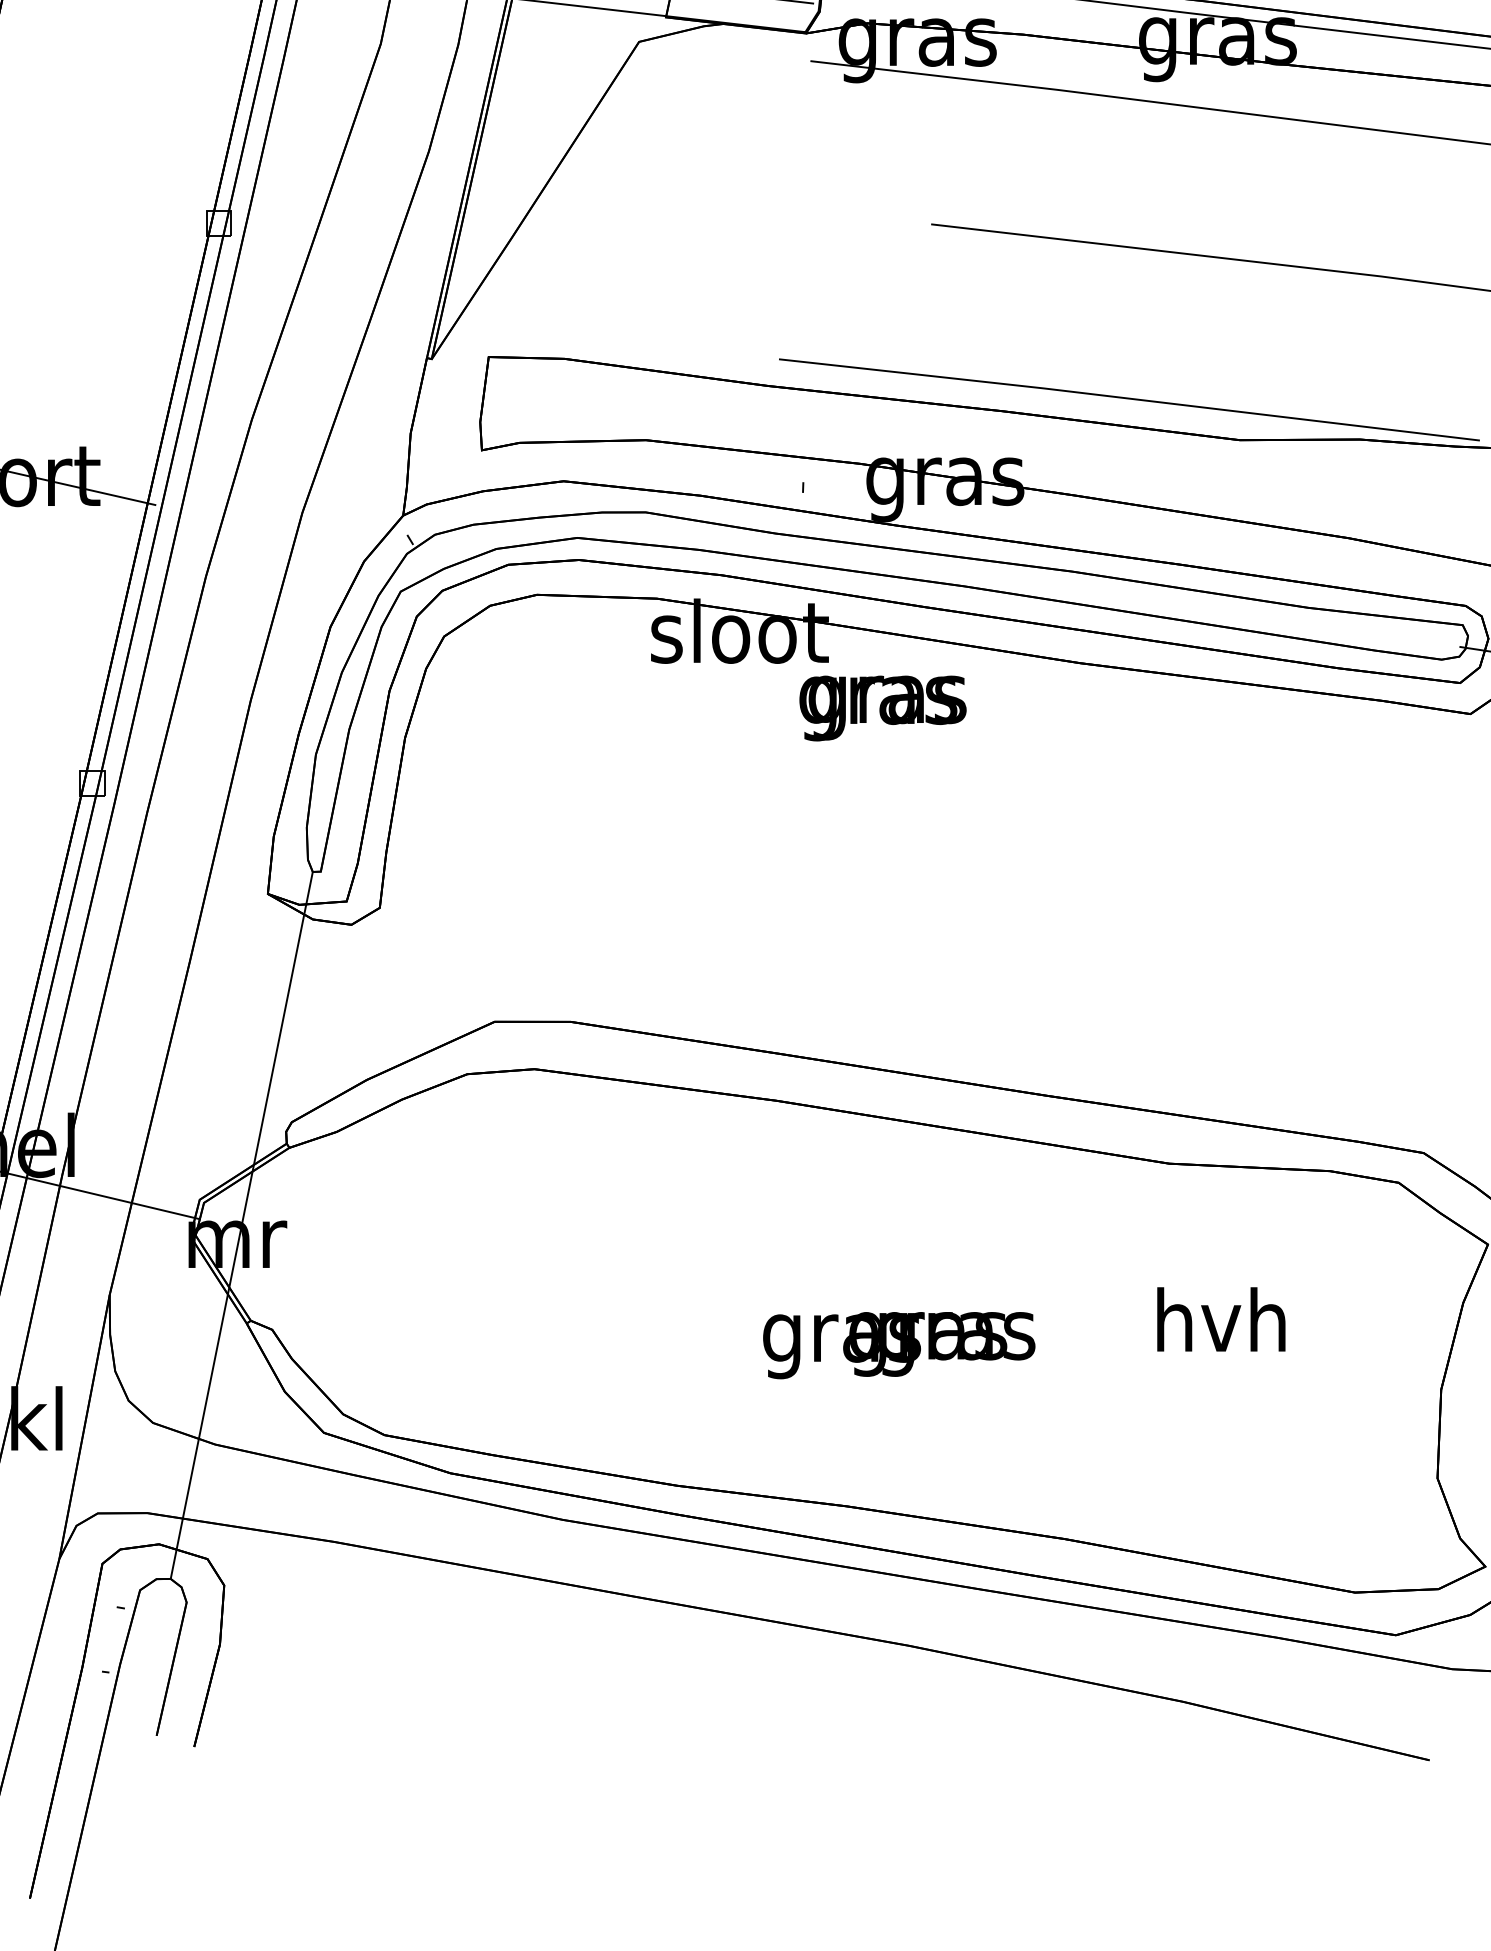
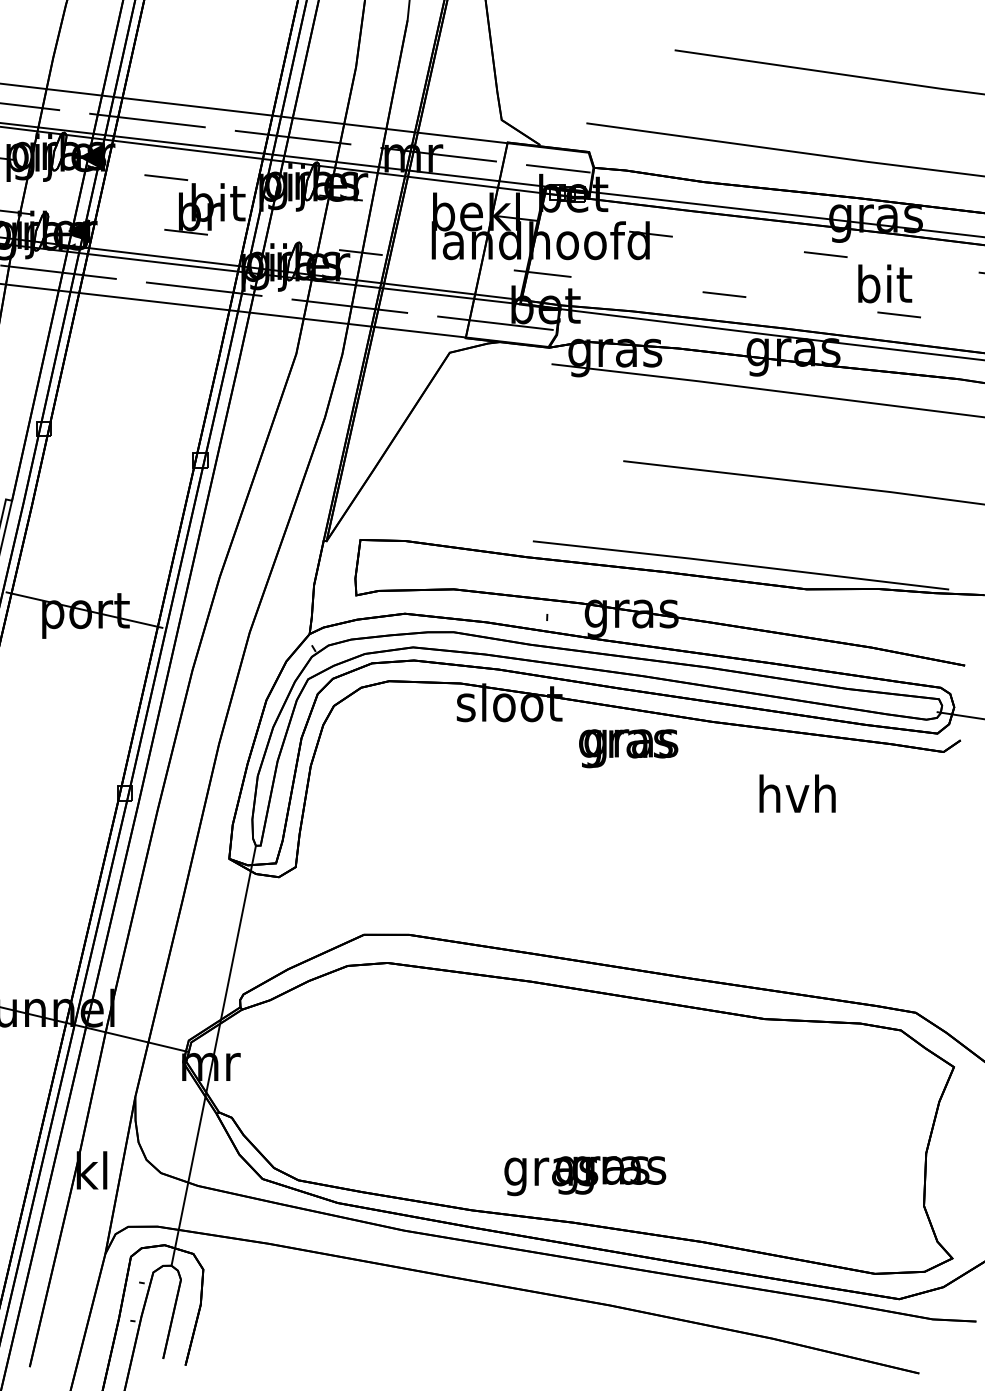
text: (882, 708) -> (628, 748), moved
text: (1221, 1319) -> (797, 793), moved
text: (899, 1346) -> (585, 1176), moved

